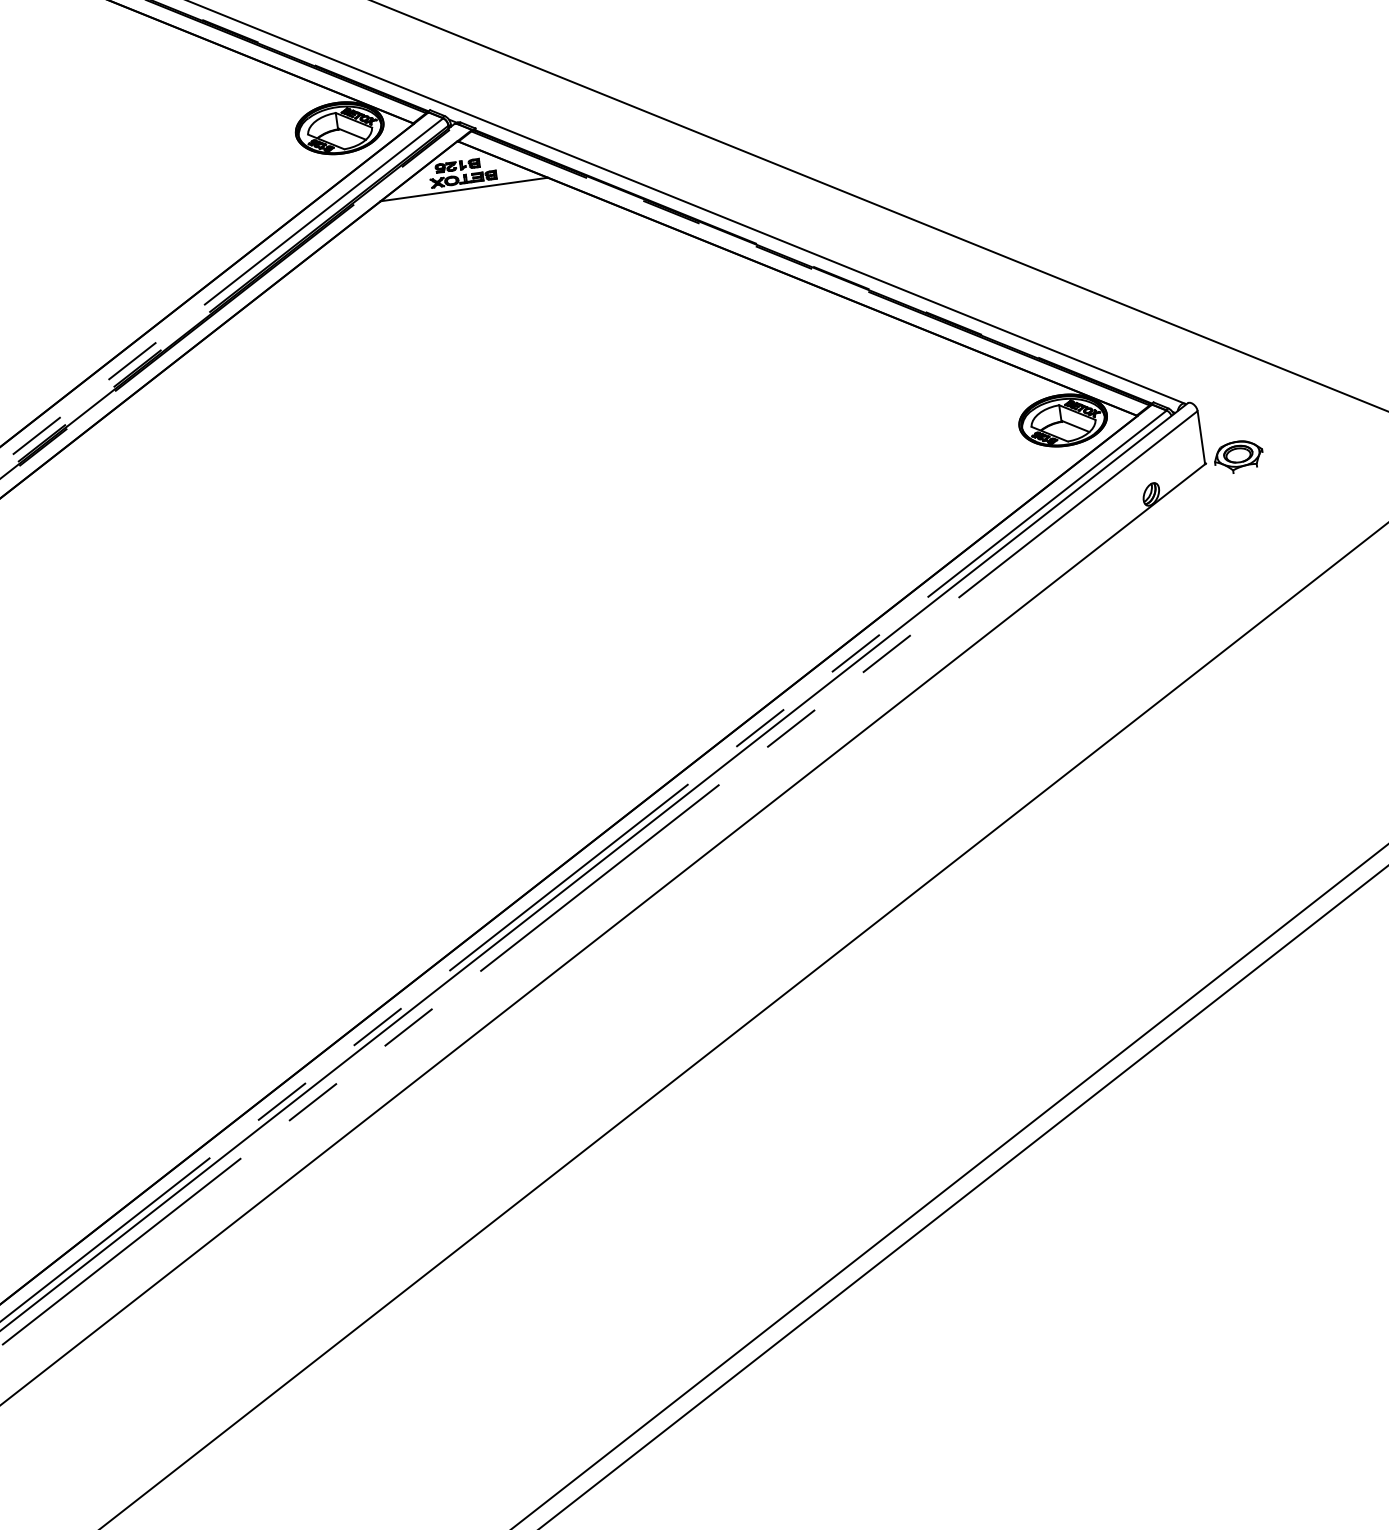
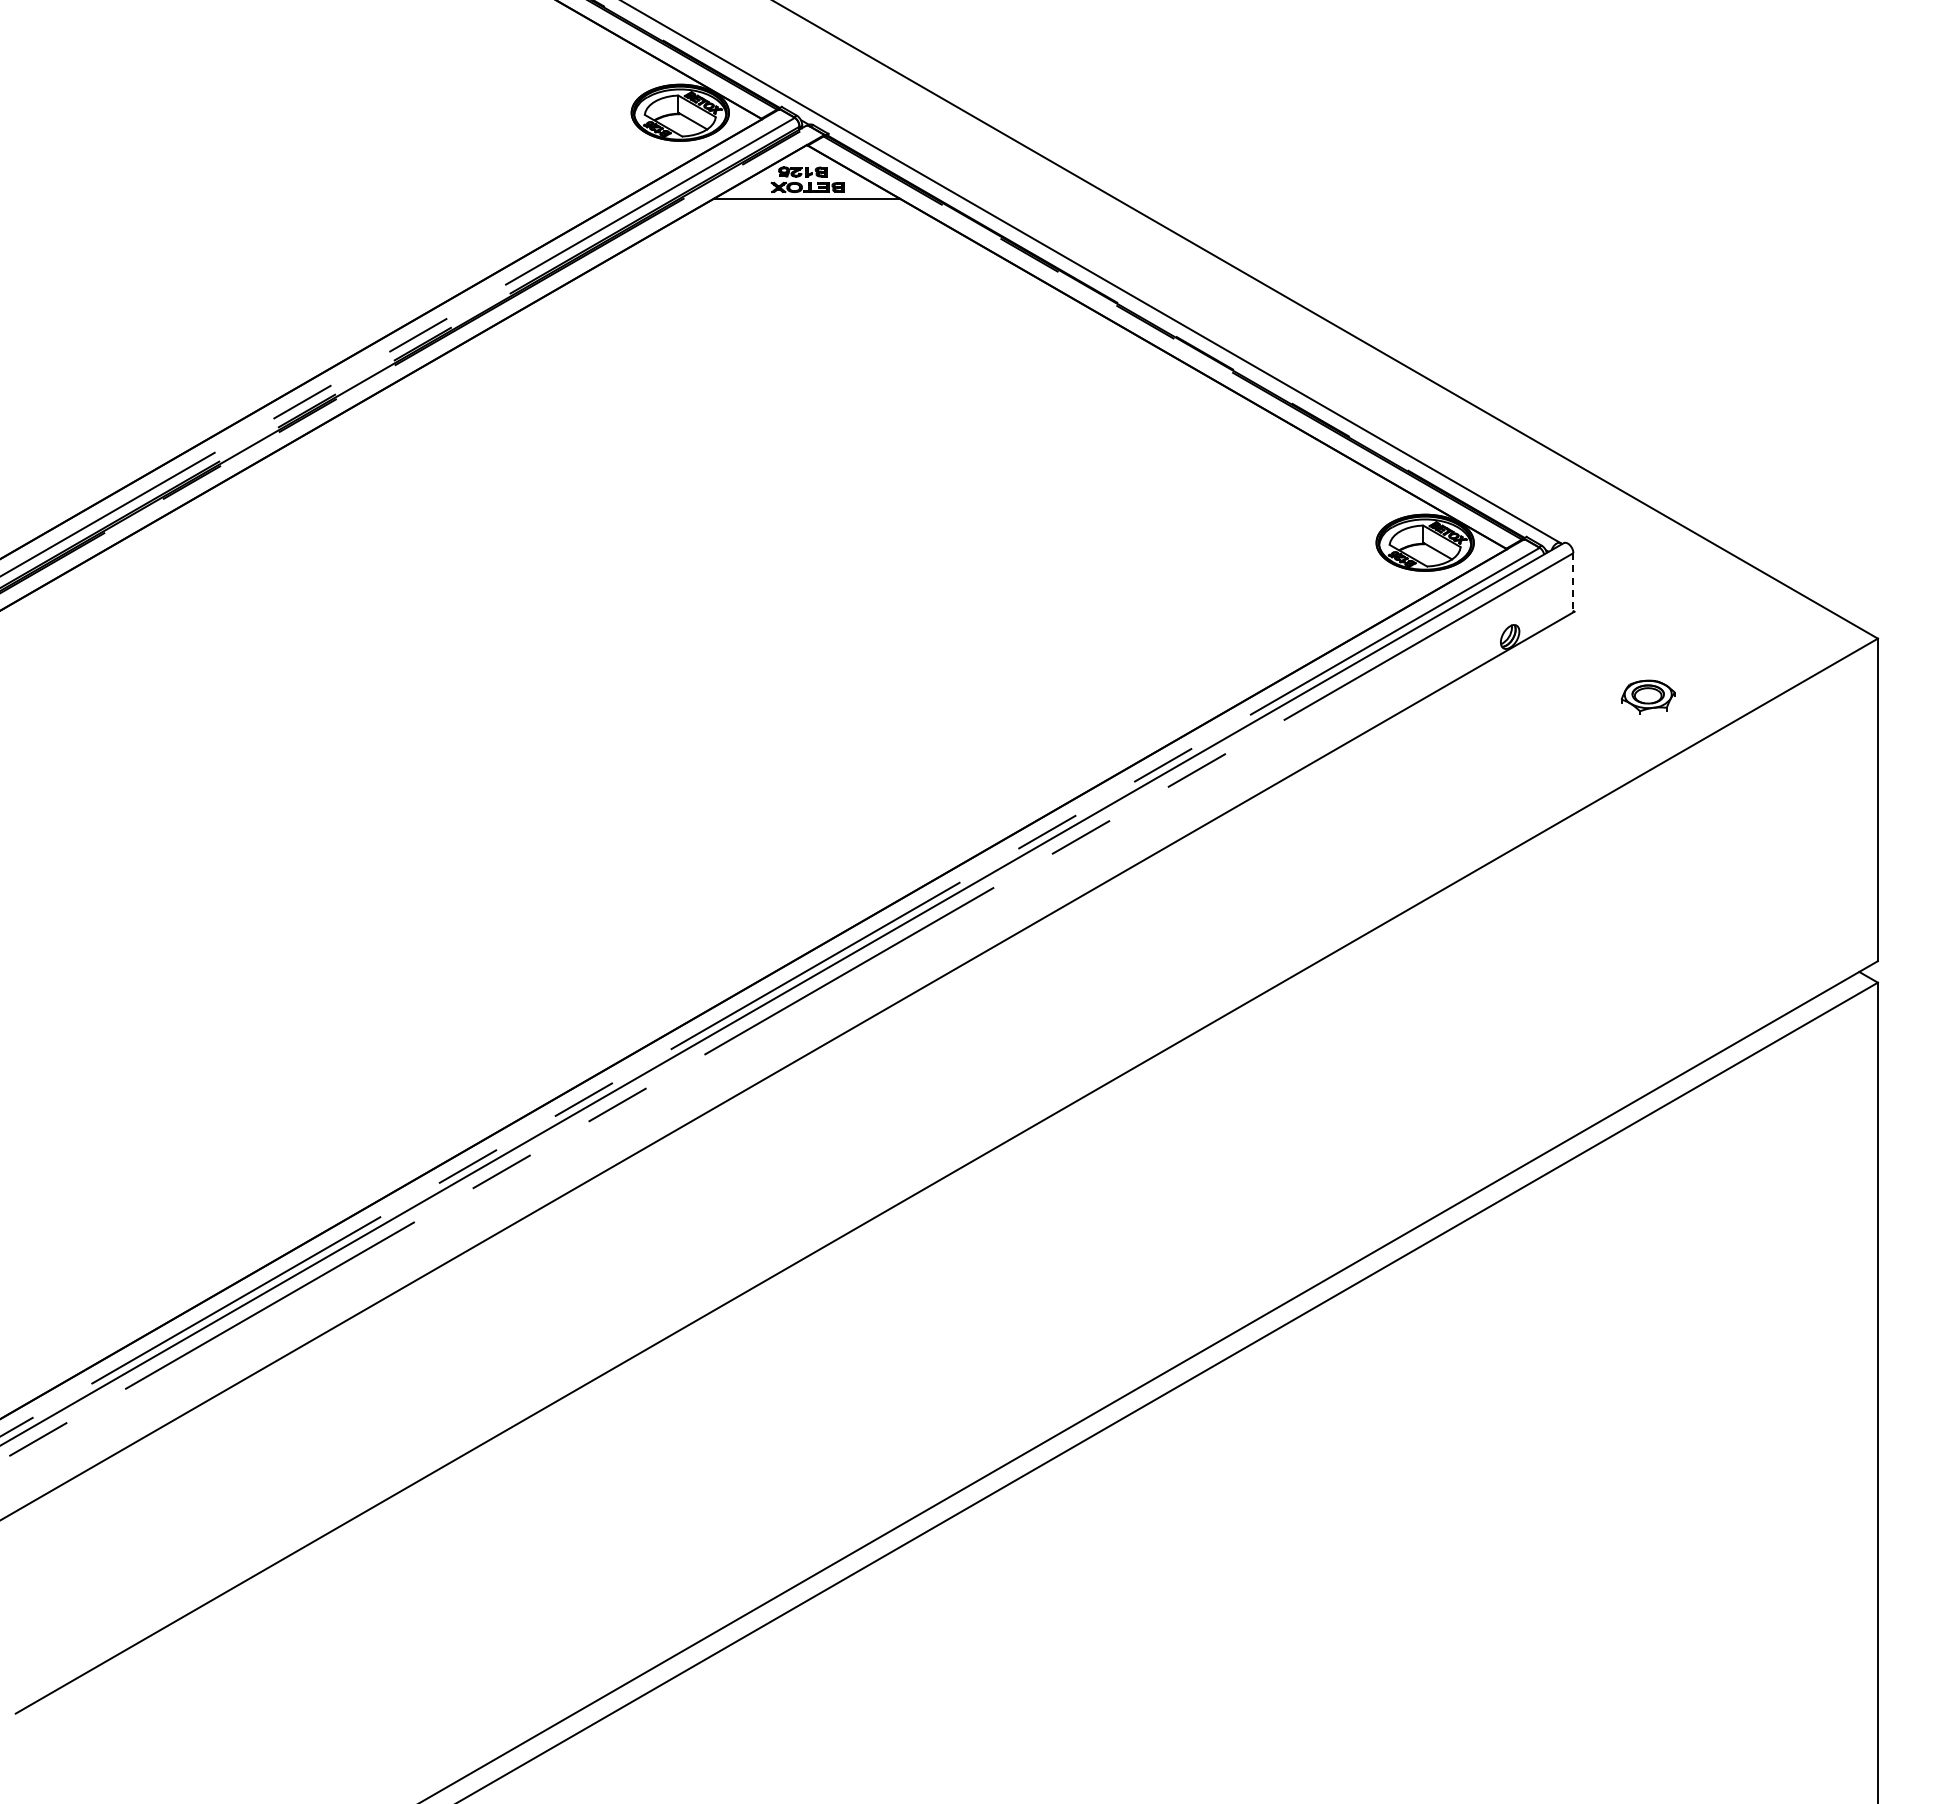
line: (1201, 437) -> (1573, 582), solid -> dashed
part: (1238, 456) -> (1648, 696), moved

